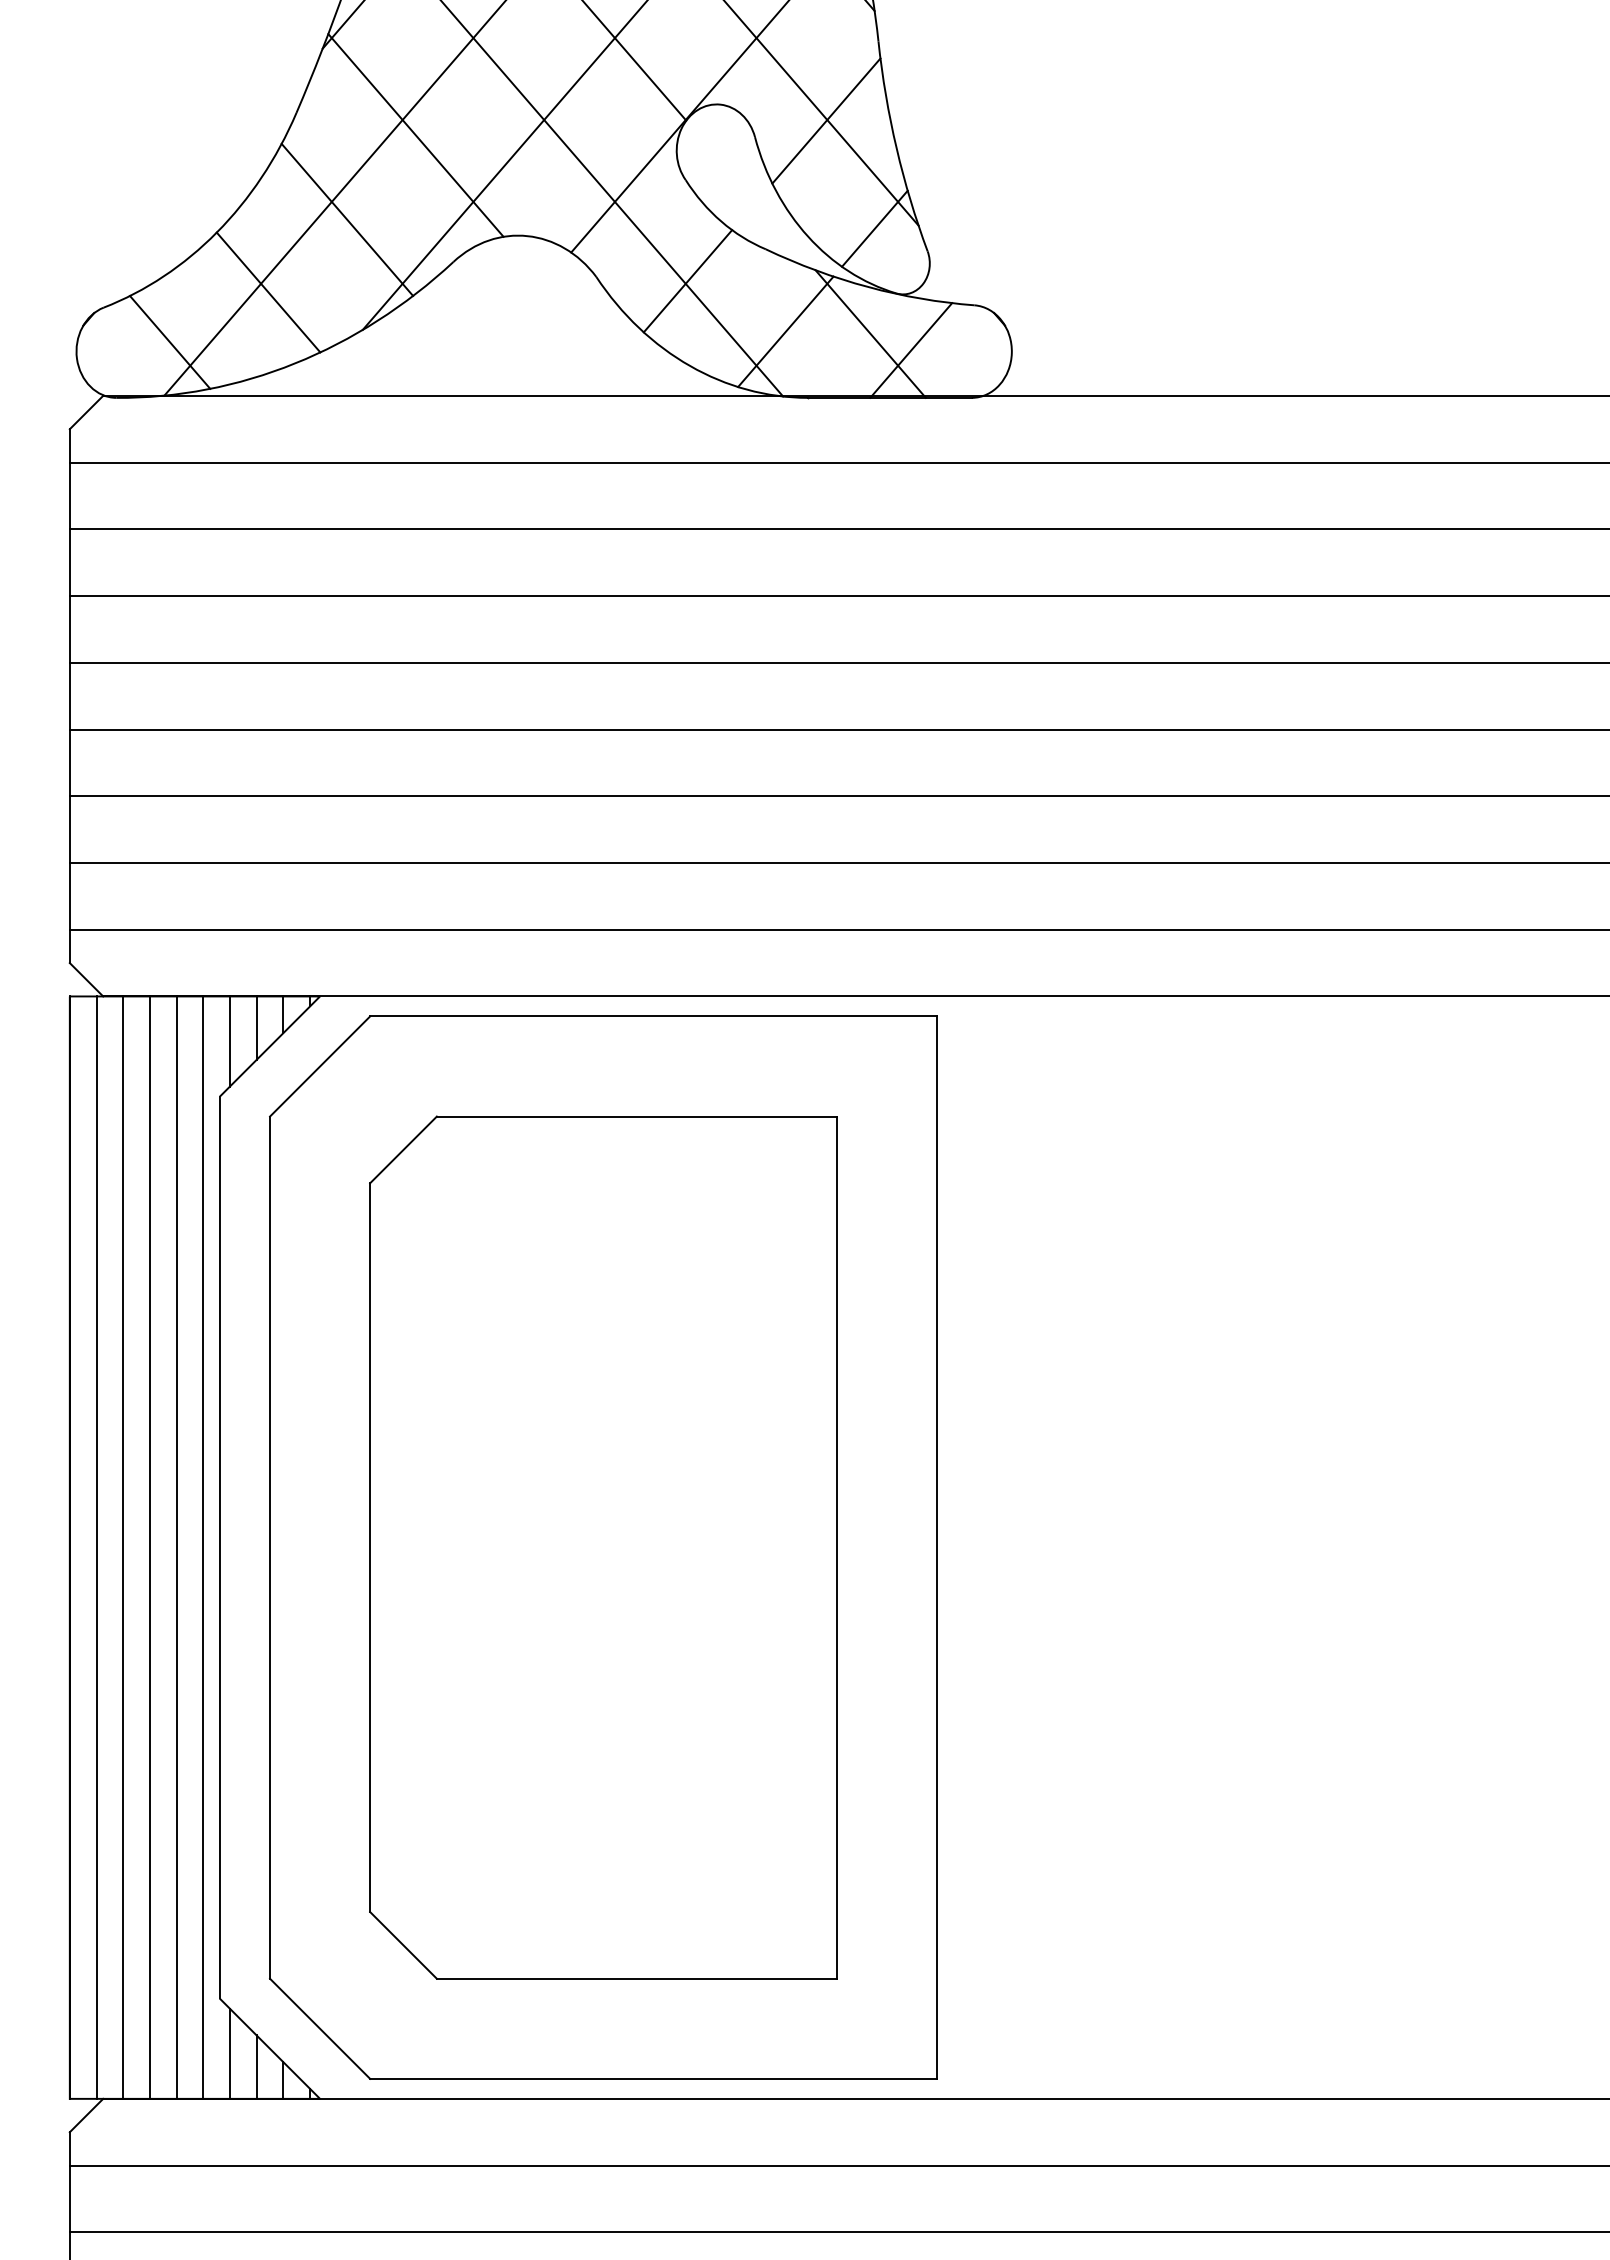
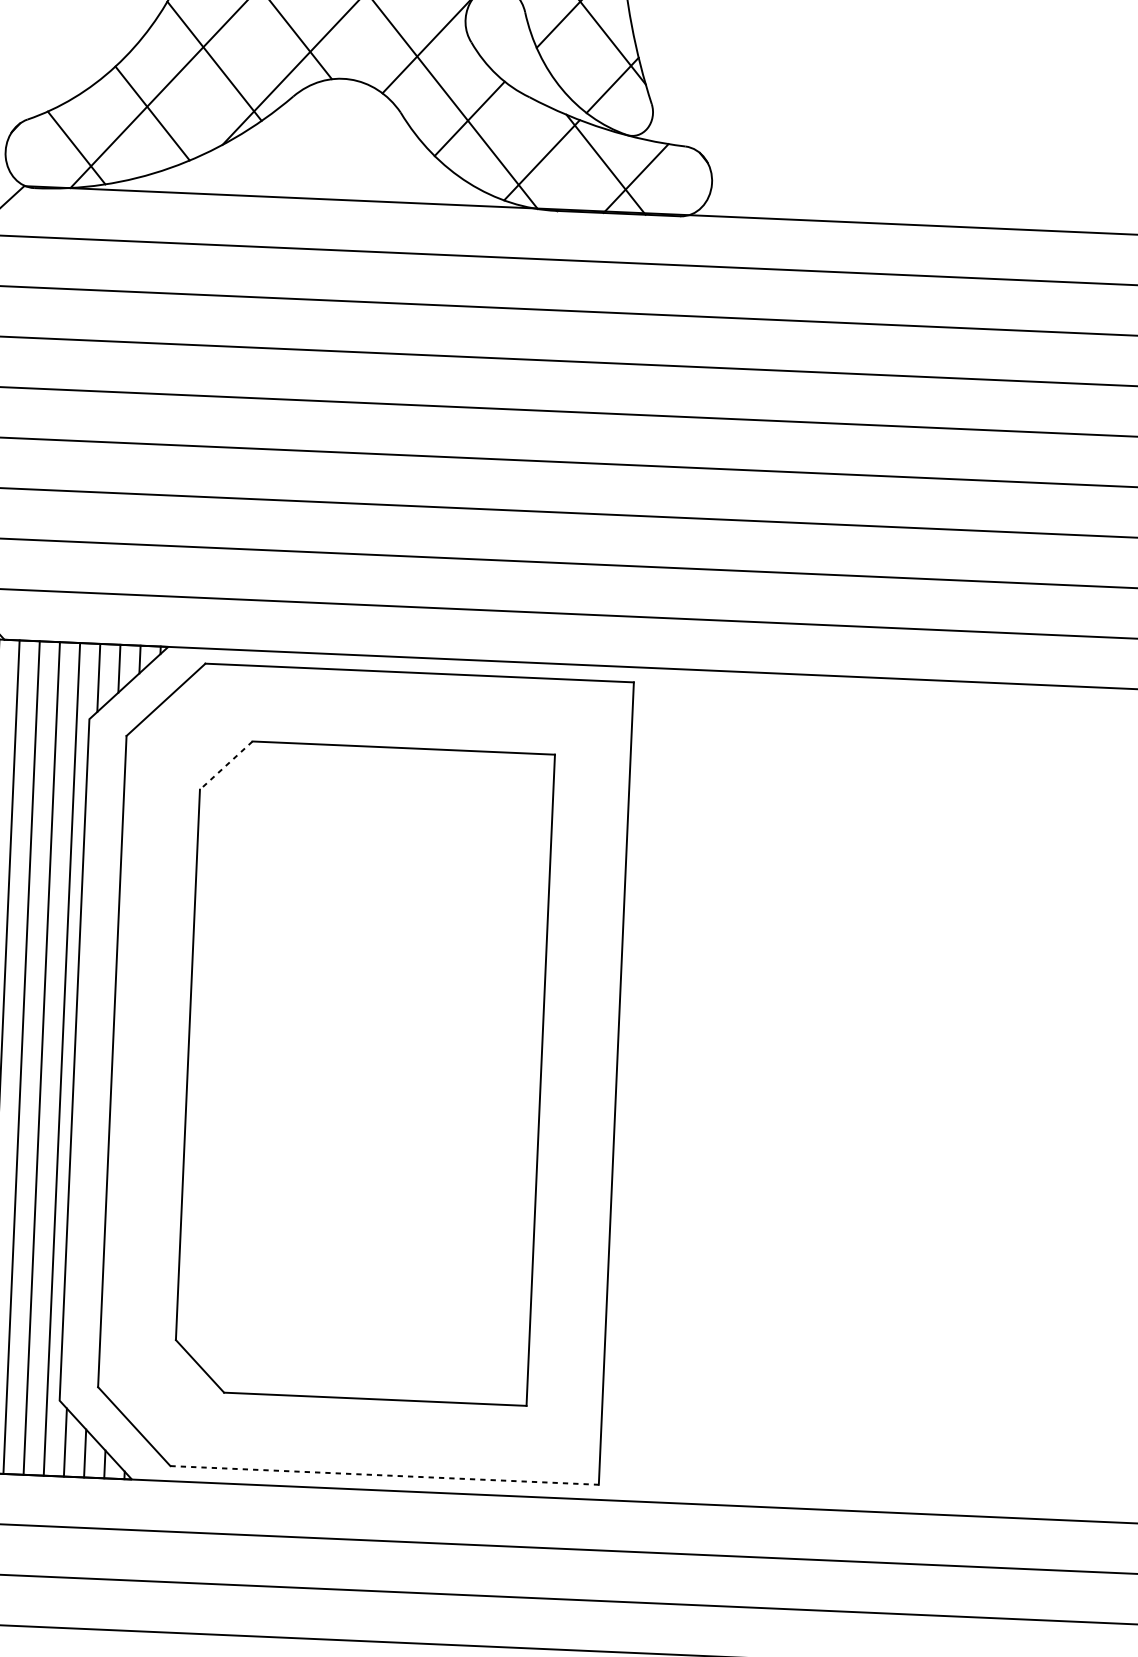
line: (403, 1150) -> (226, 766), solid -> dashed
line: (653, 2078) -> (384, 1475), solid -> dashed

